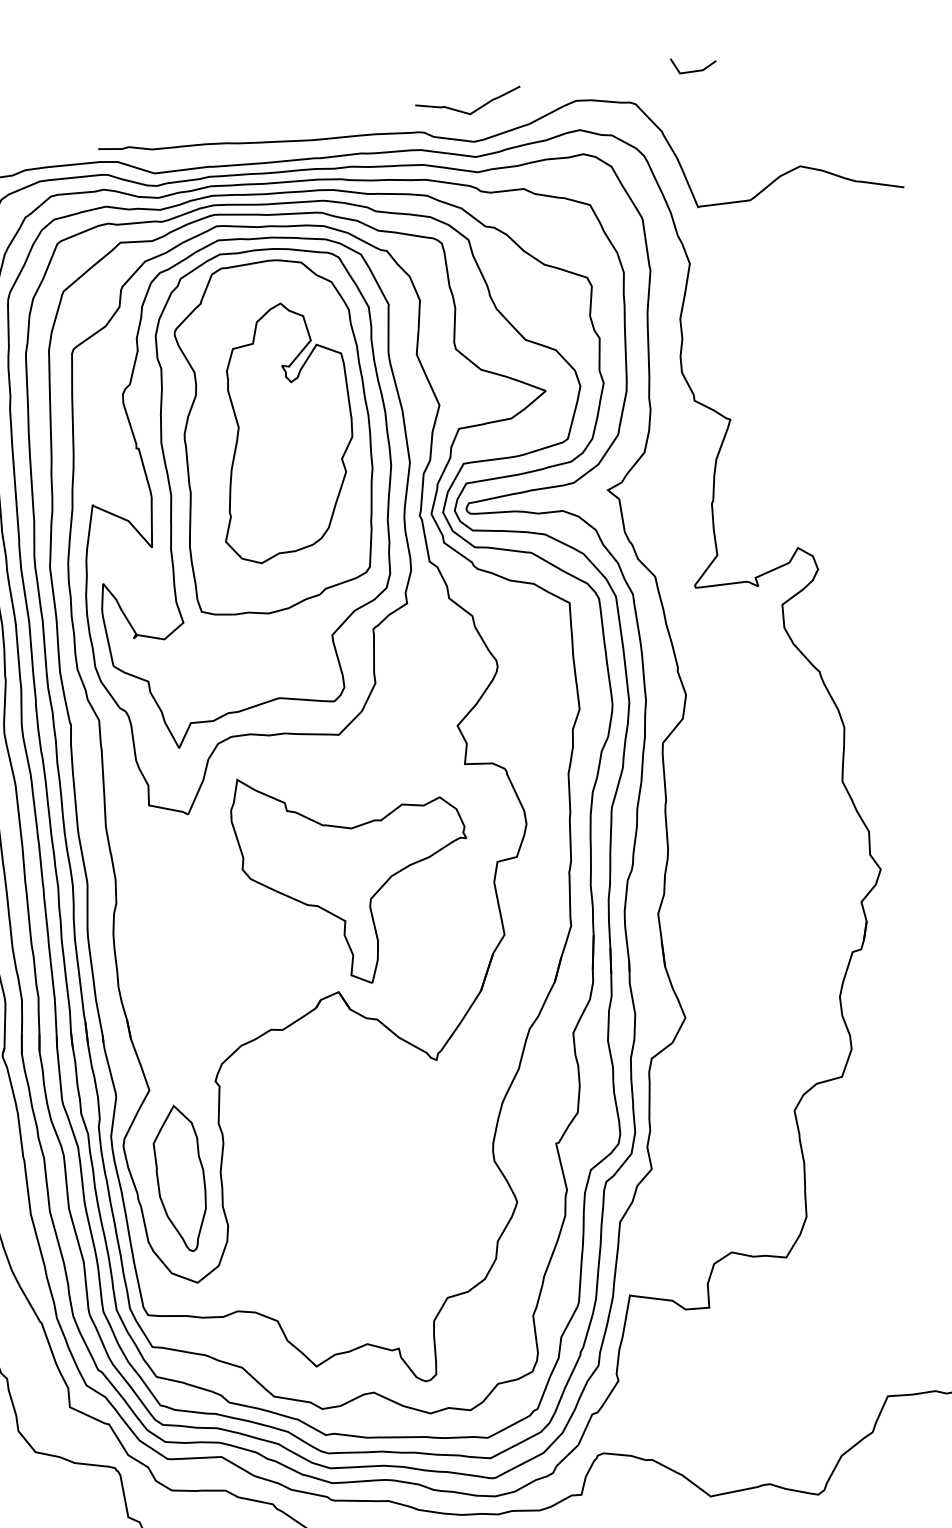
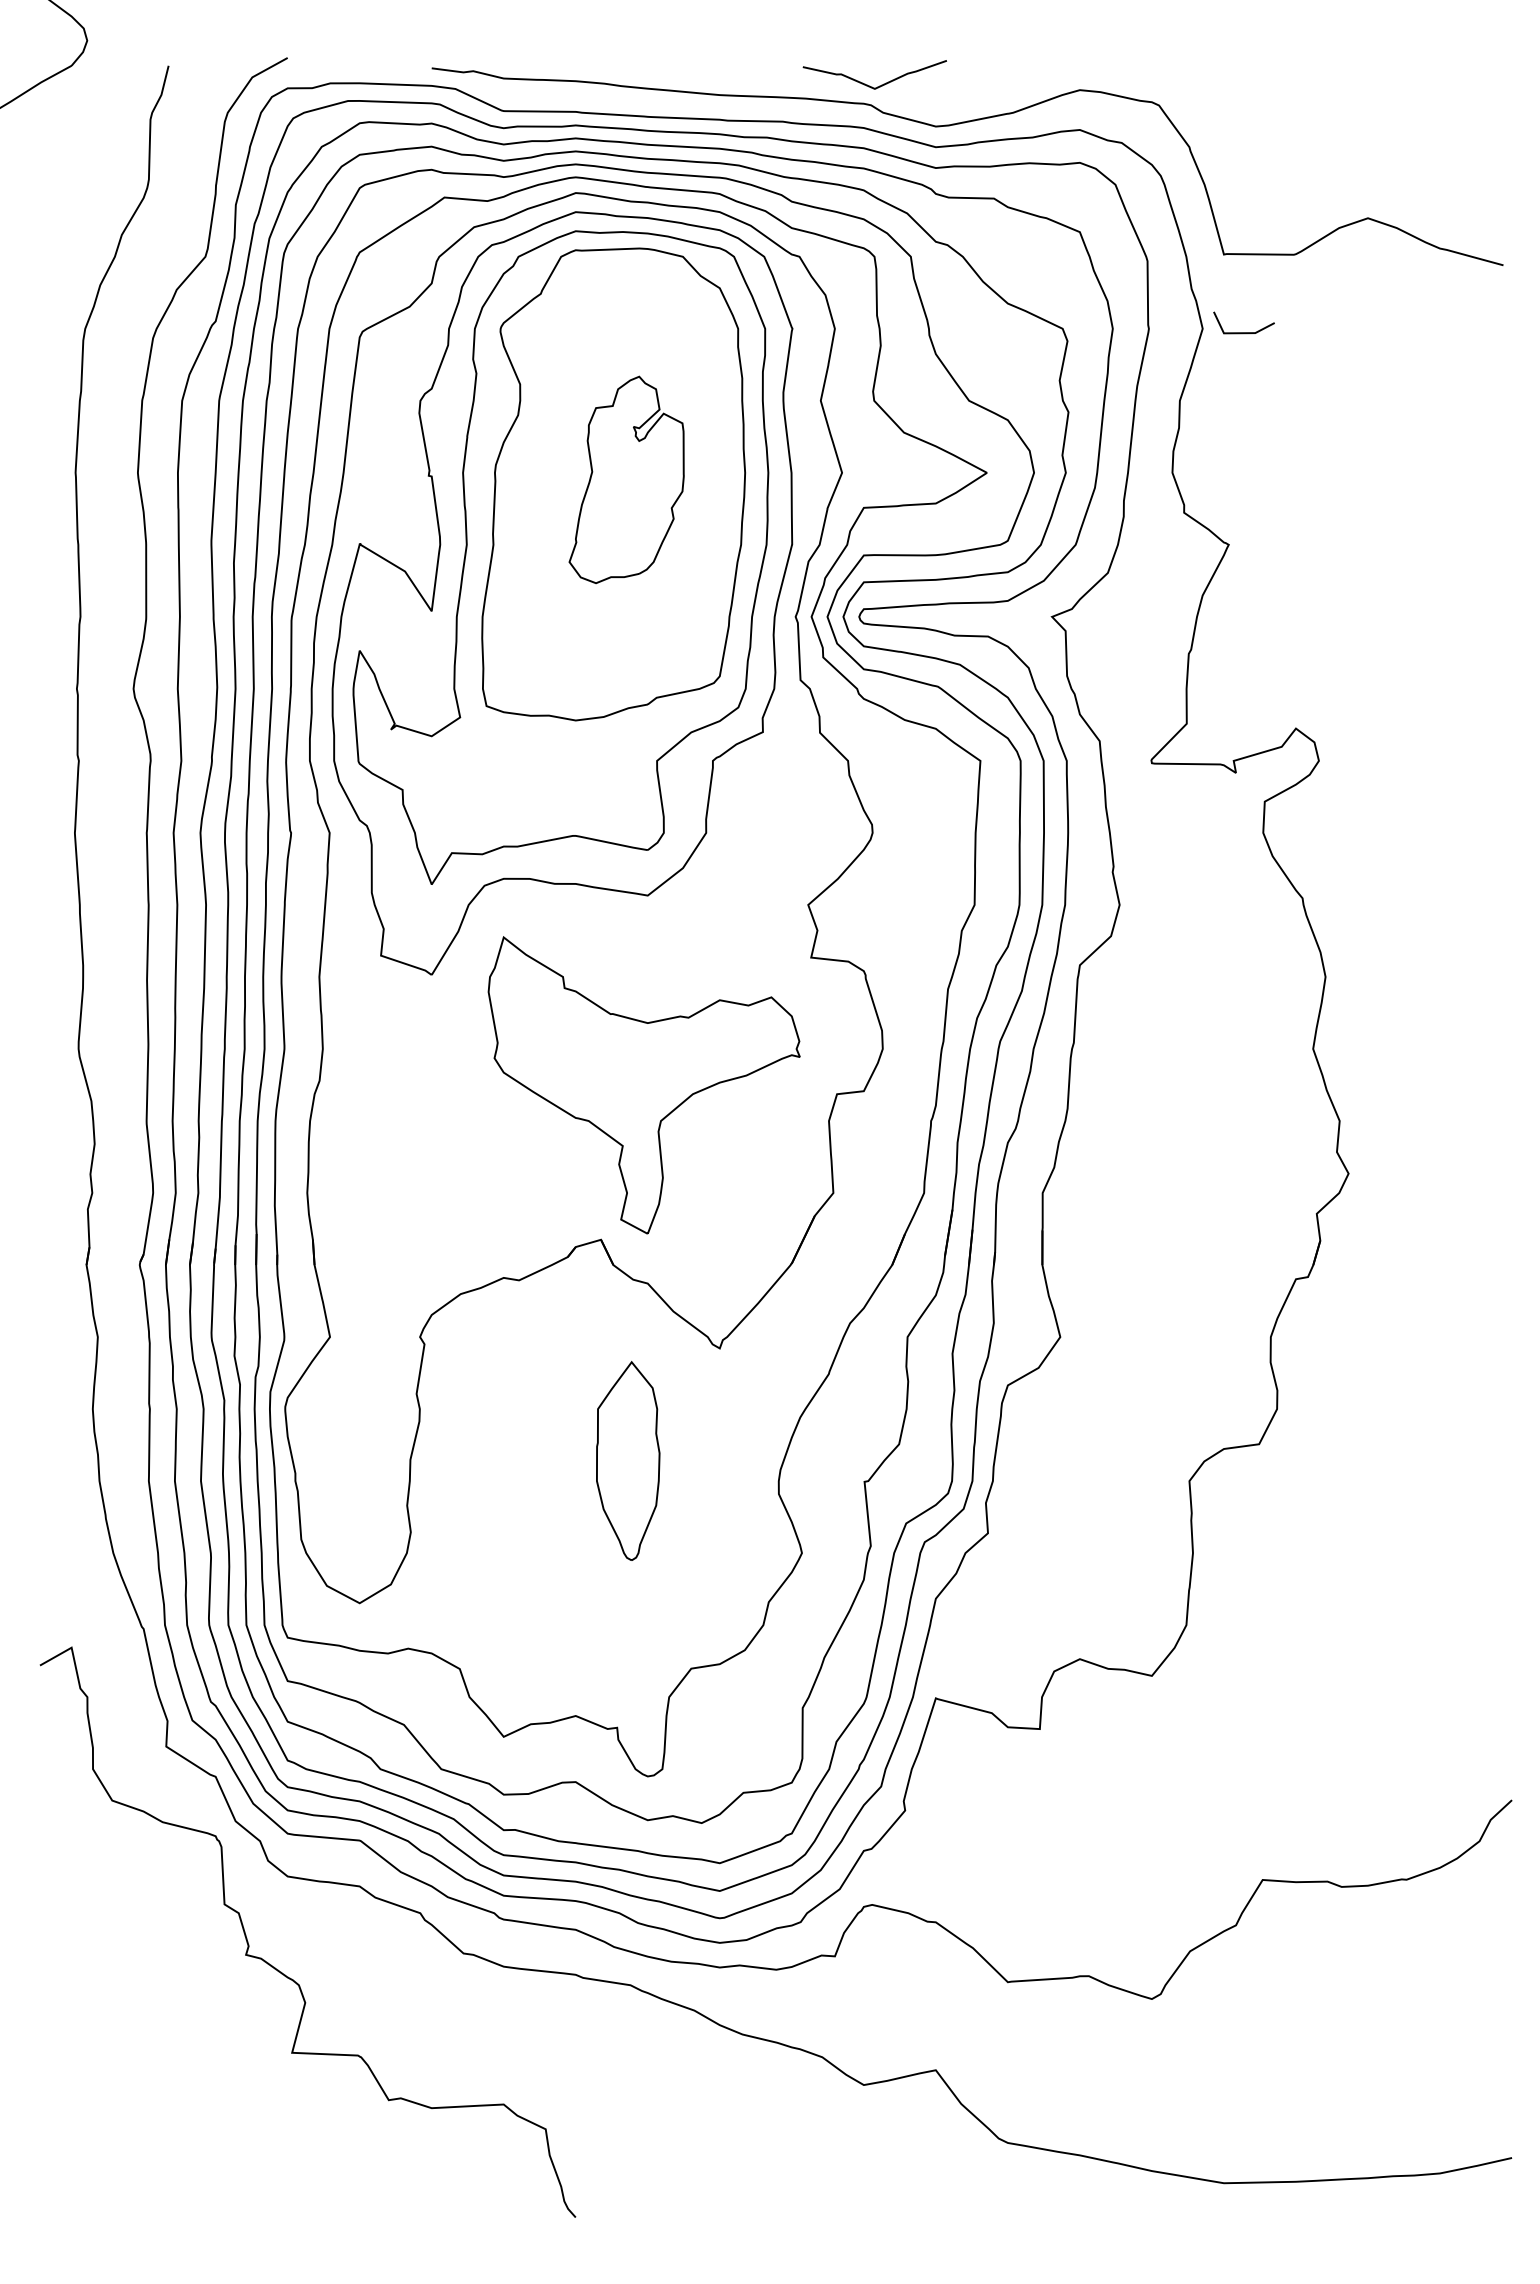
line: (694, 70) -> (1243, 332), moved
curve: (465, 112) -> (869, 85), moved
part: (281, 431) -> (626, 479), size x0.6
part: (181, 1178) -> (628, 1460), moved

